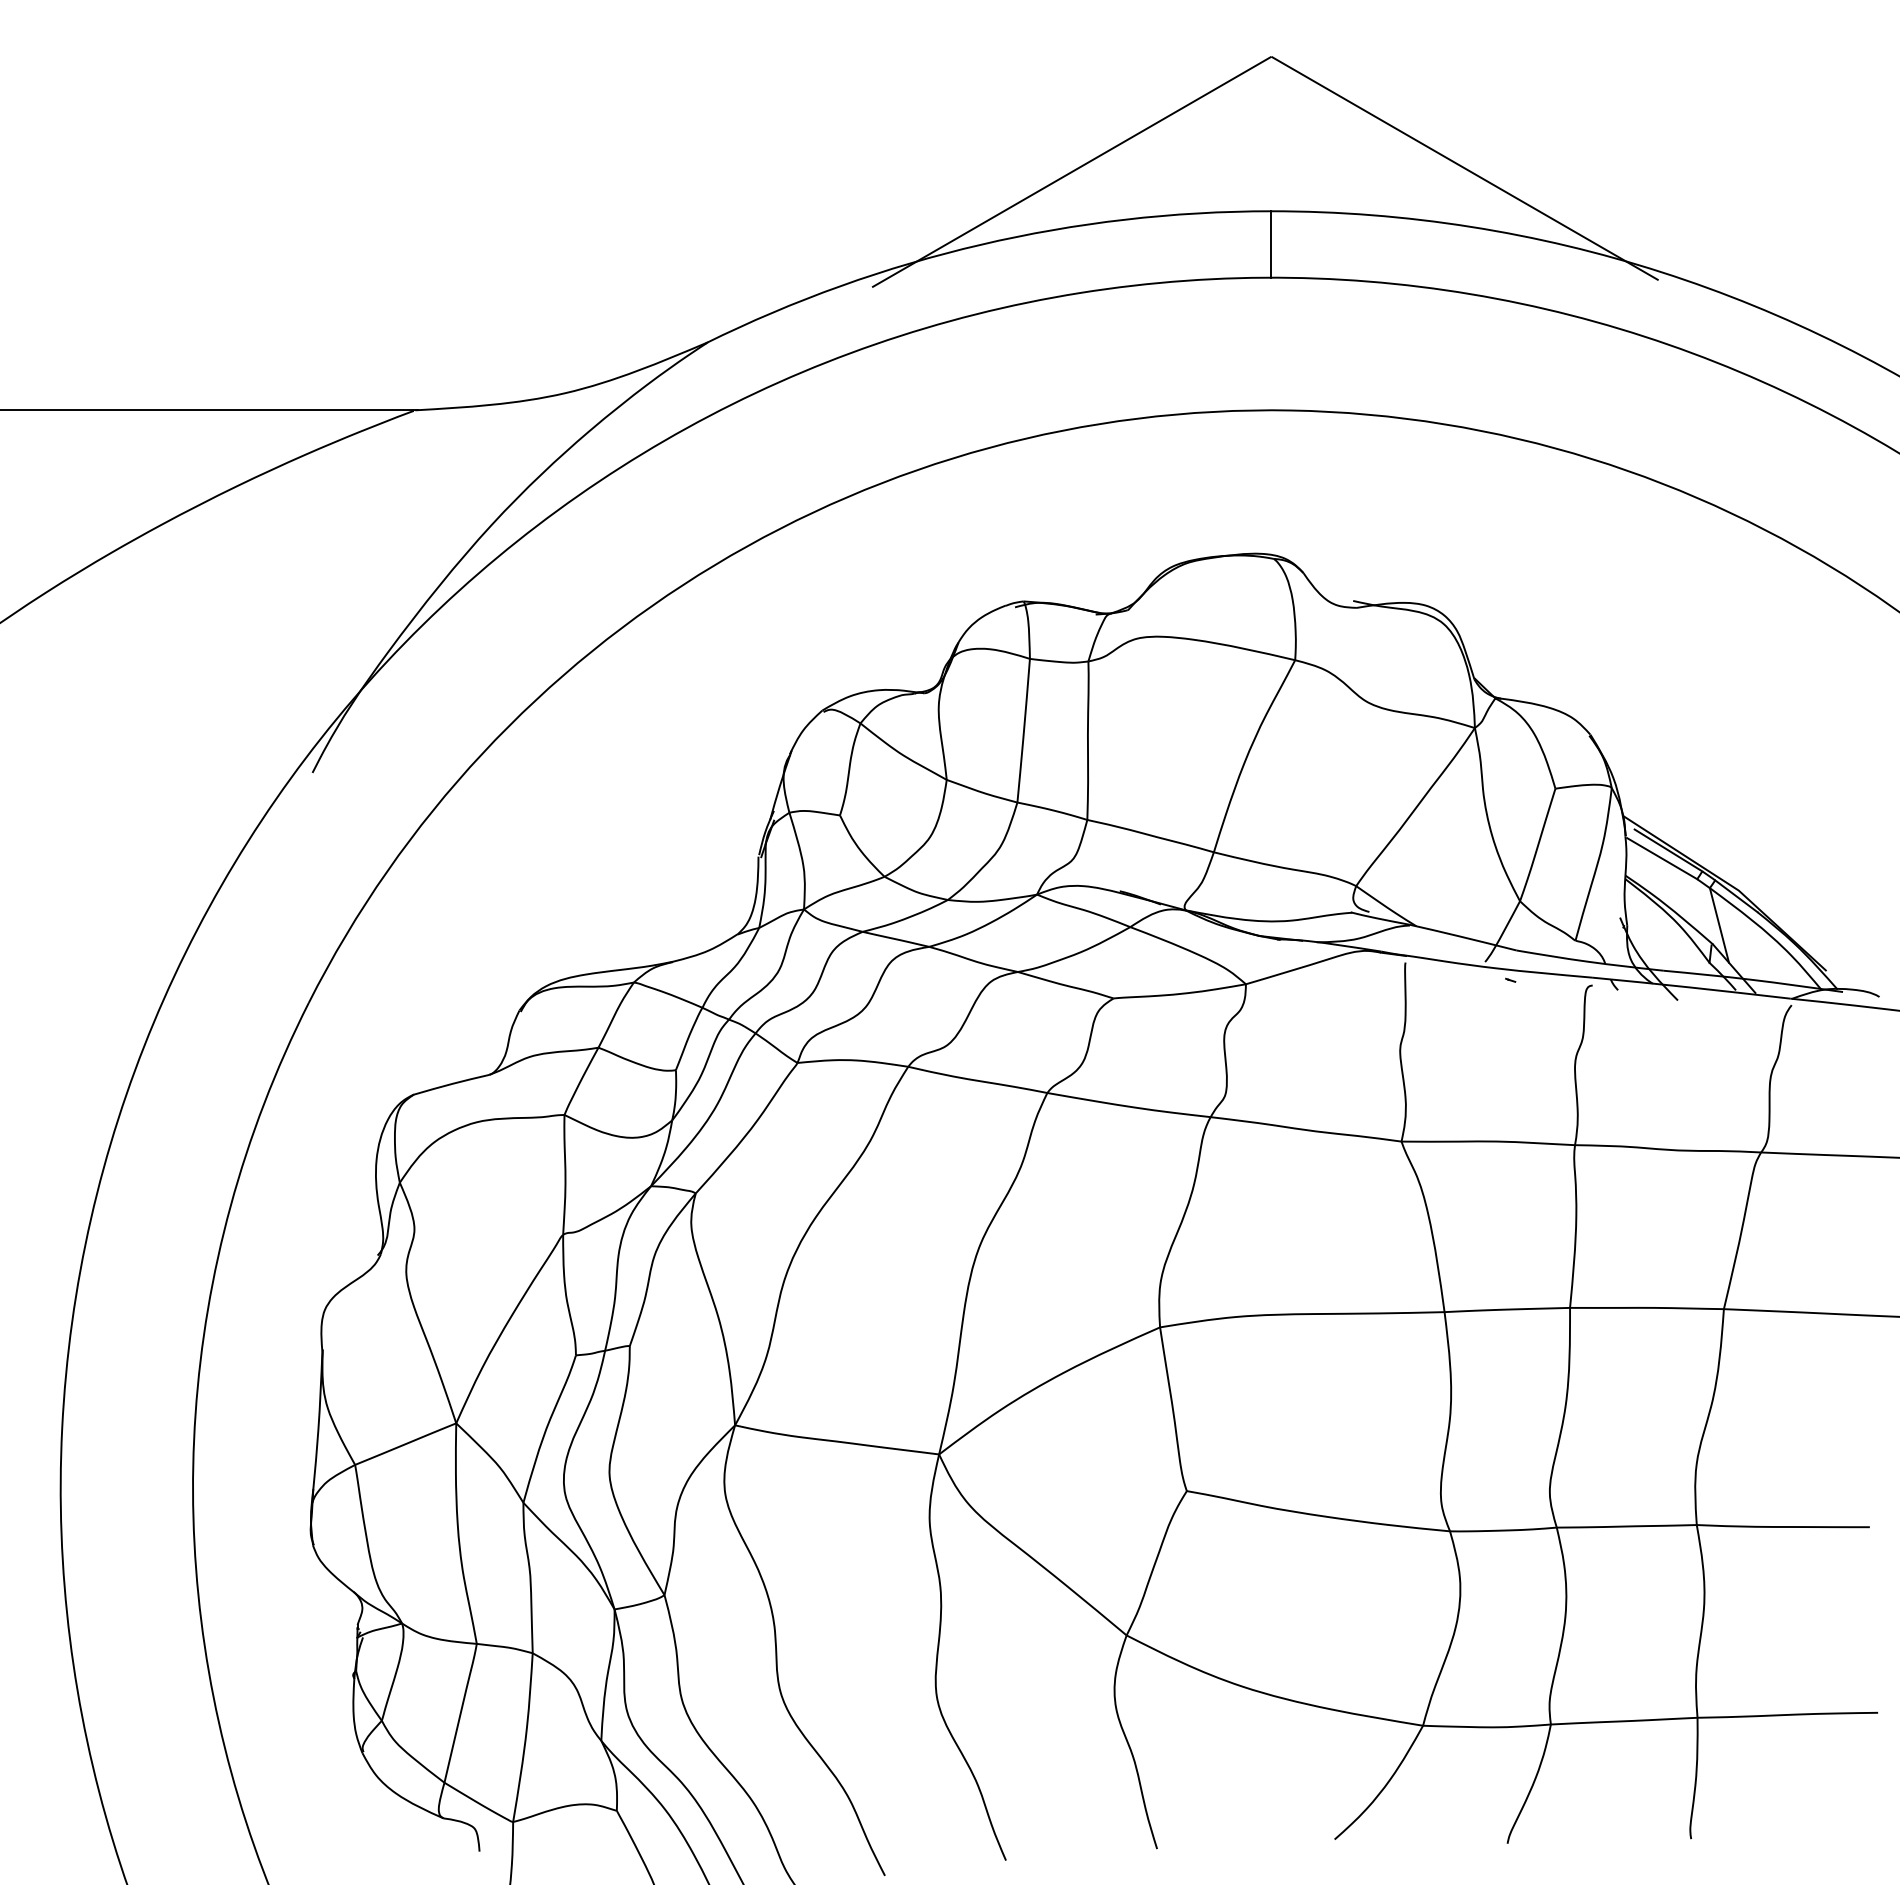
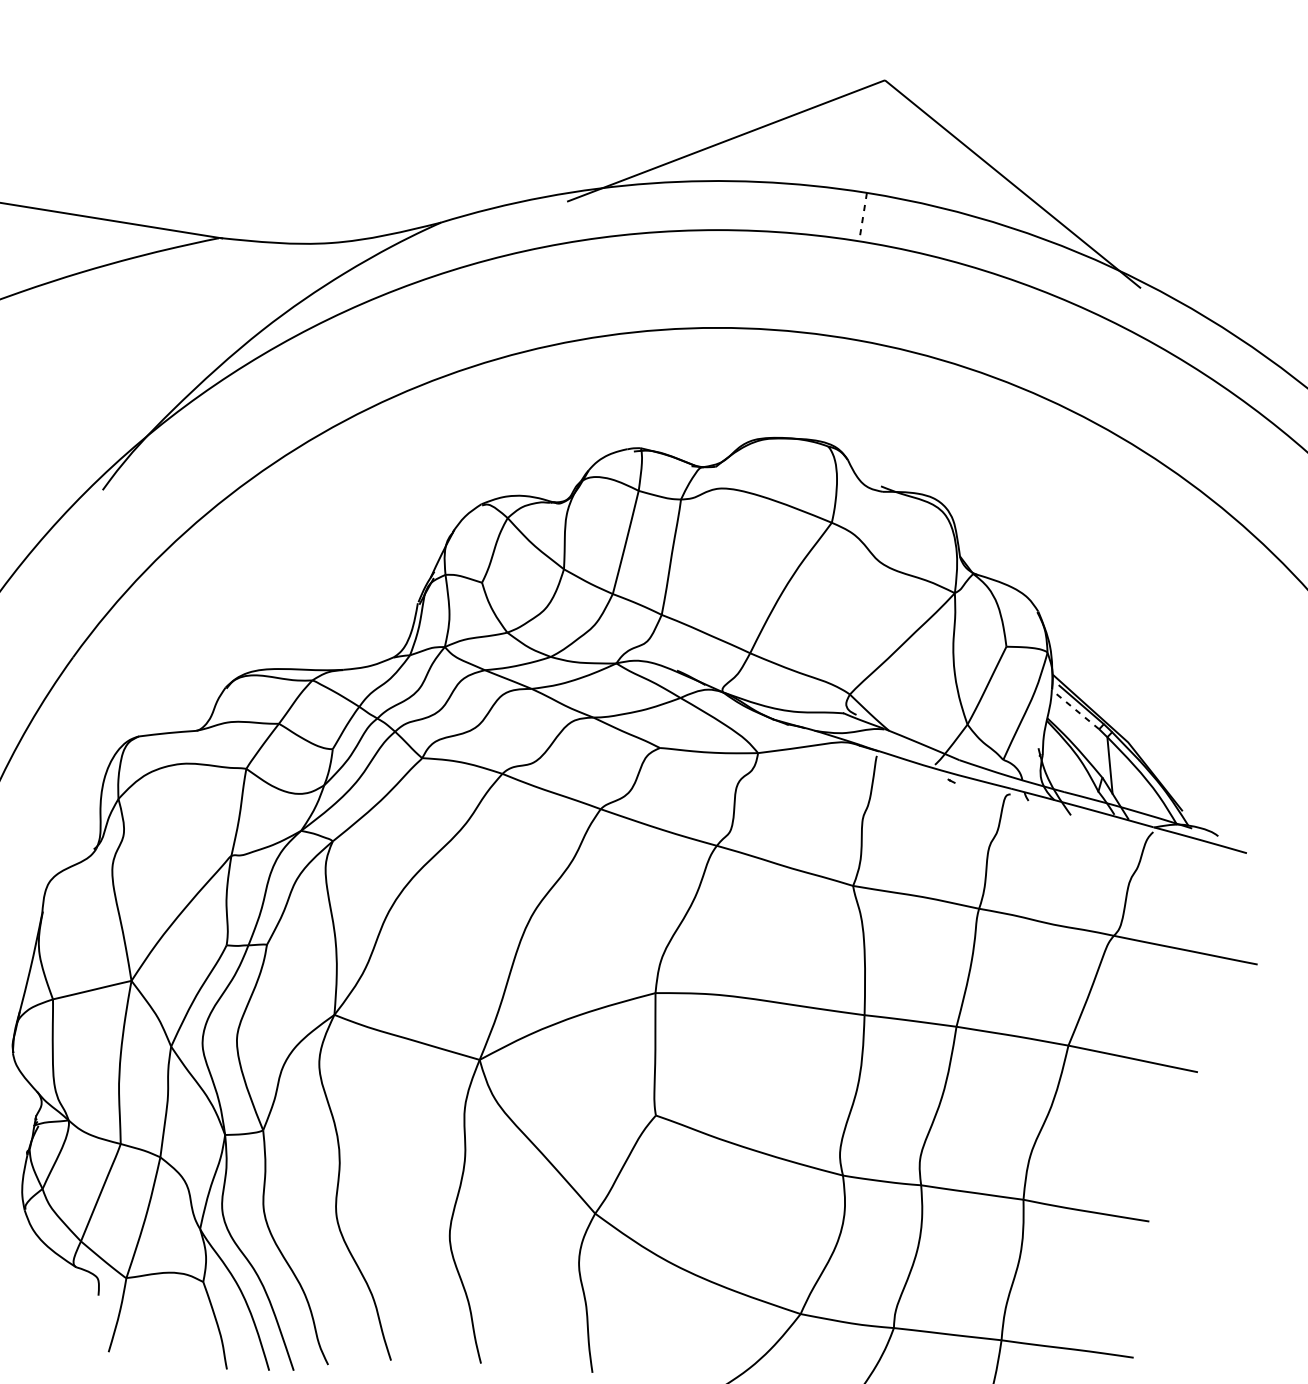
line: (1271, 245) -> (862, 217), solid -> dashed
line: (1662, 858) -> (1076, 710), solid -> dashed

